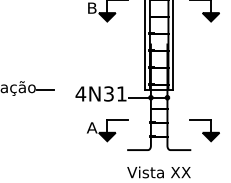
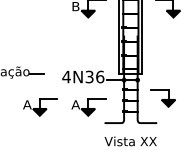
text: (121, 93) -> (99, 76), 4N31 -> 4N36
part: (48, 130) -> (39, 107), added
part: (204, 130) -> (163, 97), moved

